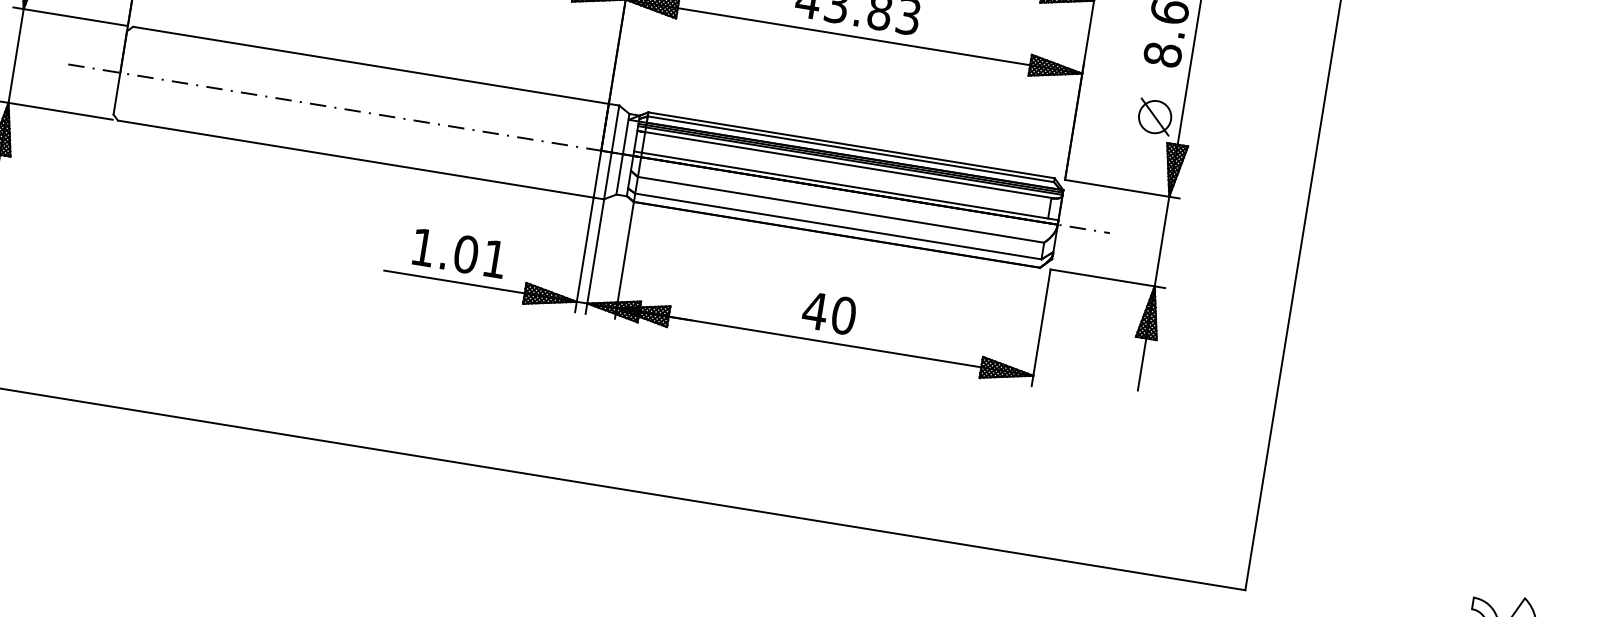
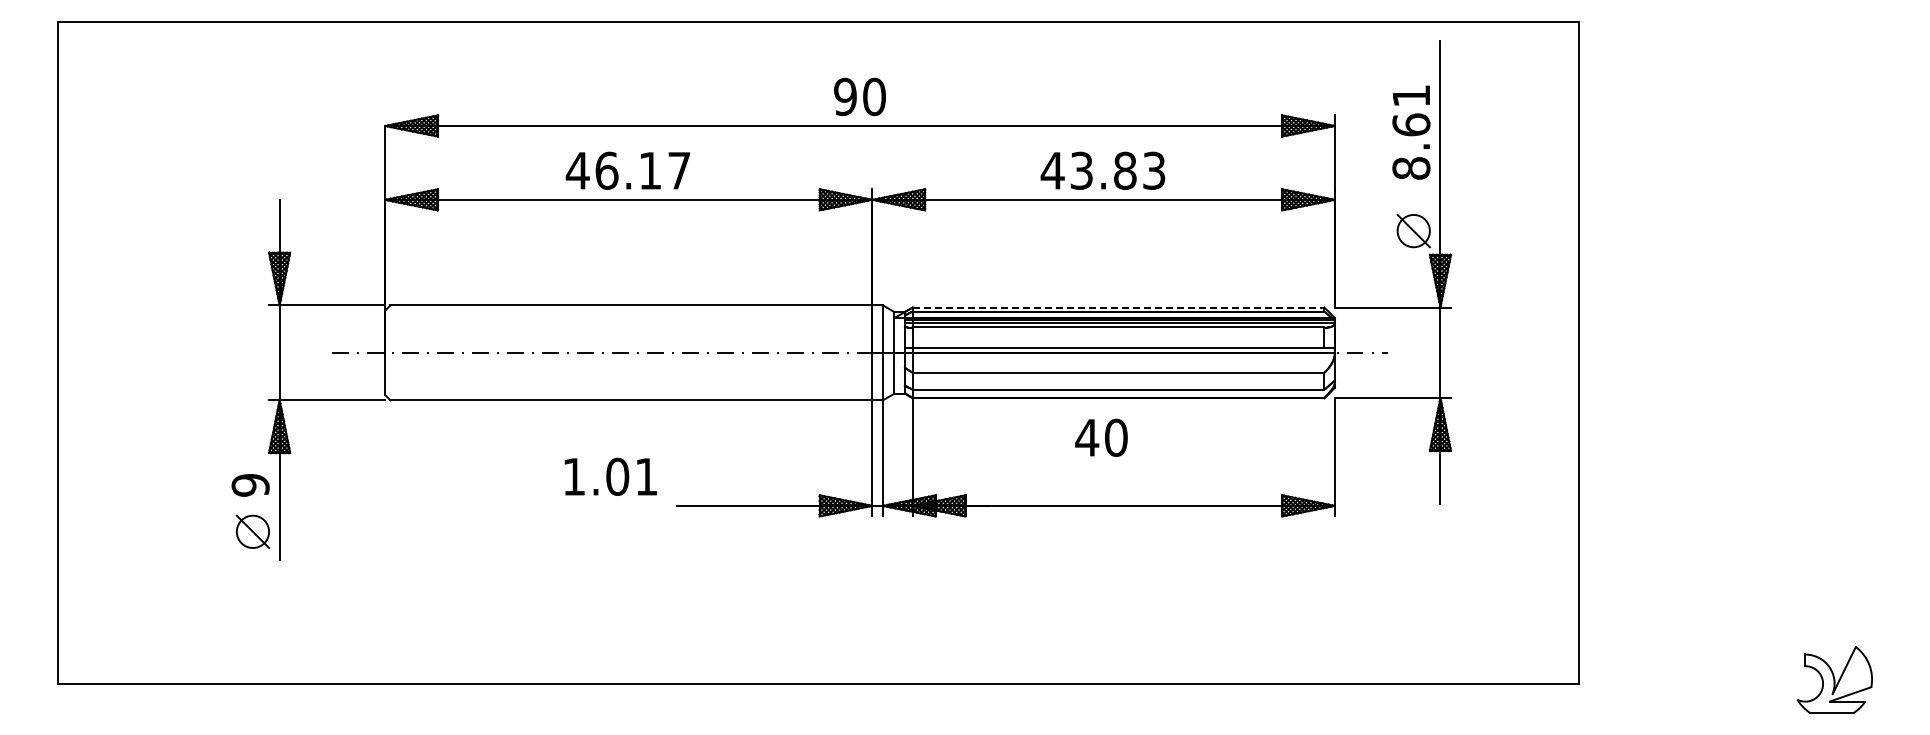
line: (851, 145) -> (1118, 307), solid -> dashed
text: (459, 252) -> (610, 476), moved
text: (829, 312) -> (1101, 437), moved

